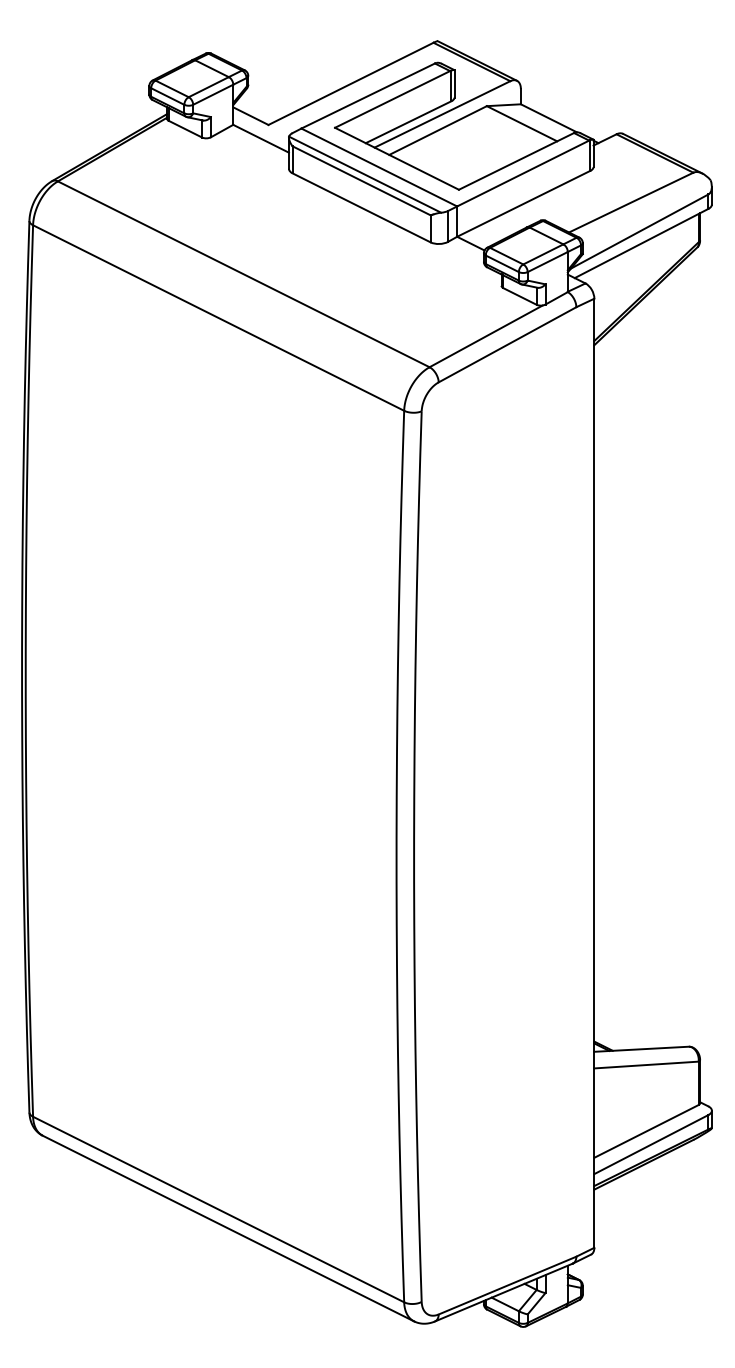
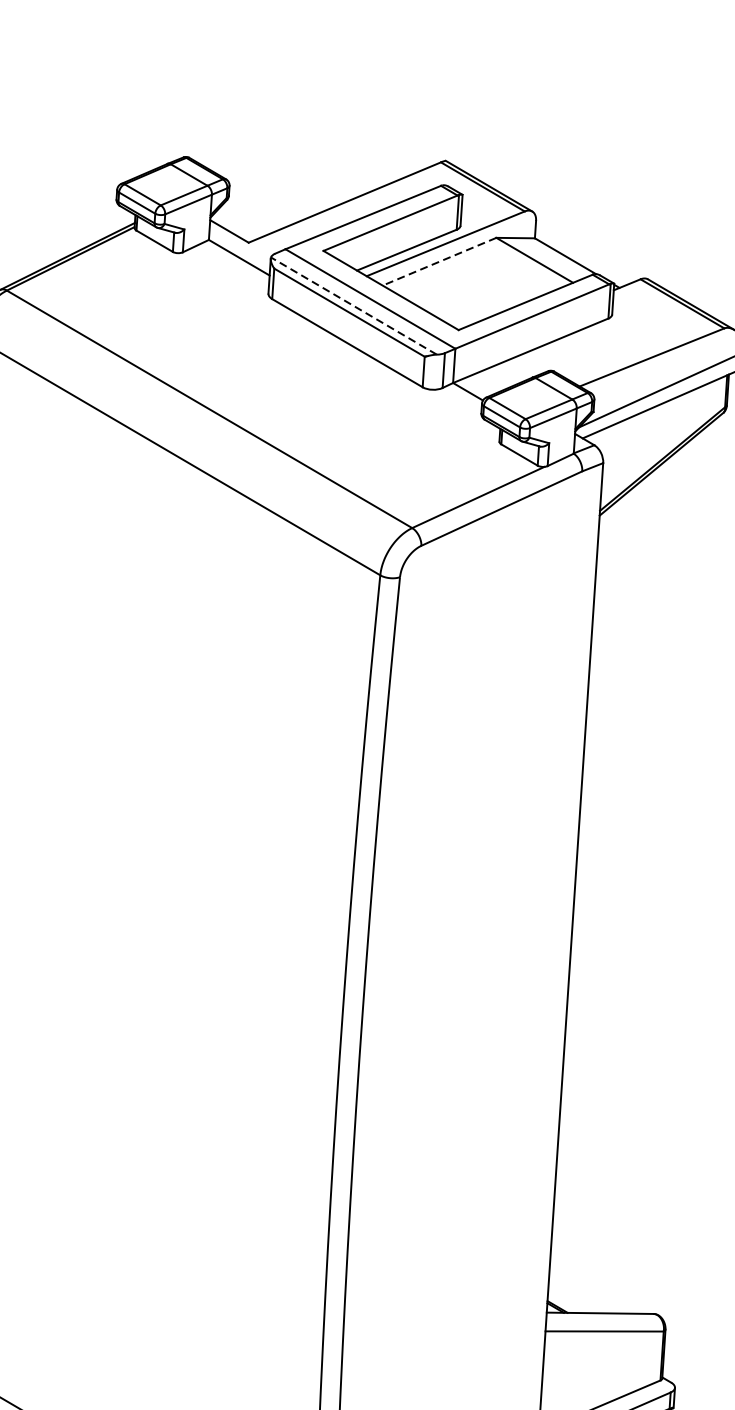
line: (438, 130) -> (440, 261), solid -> dashed
line: (364, 174) -> (353, 305), solid -> dashed

